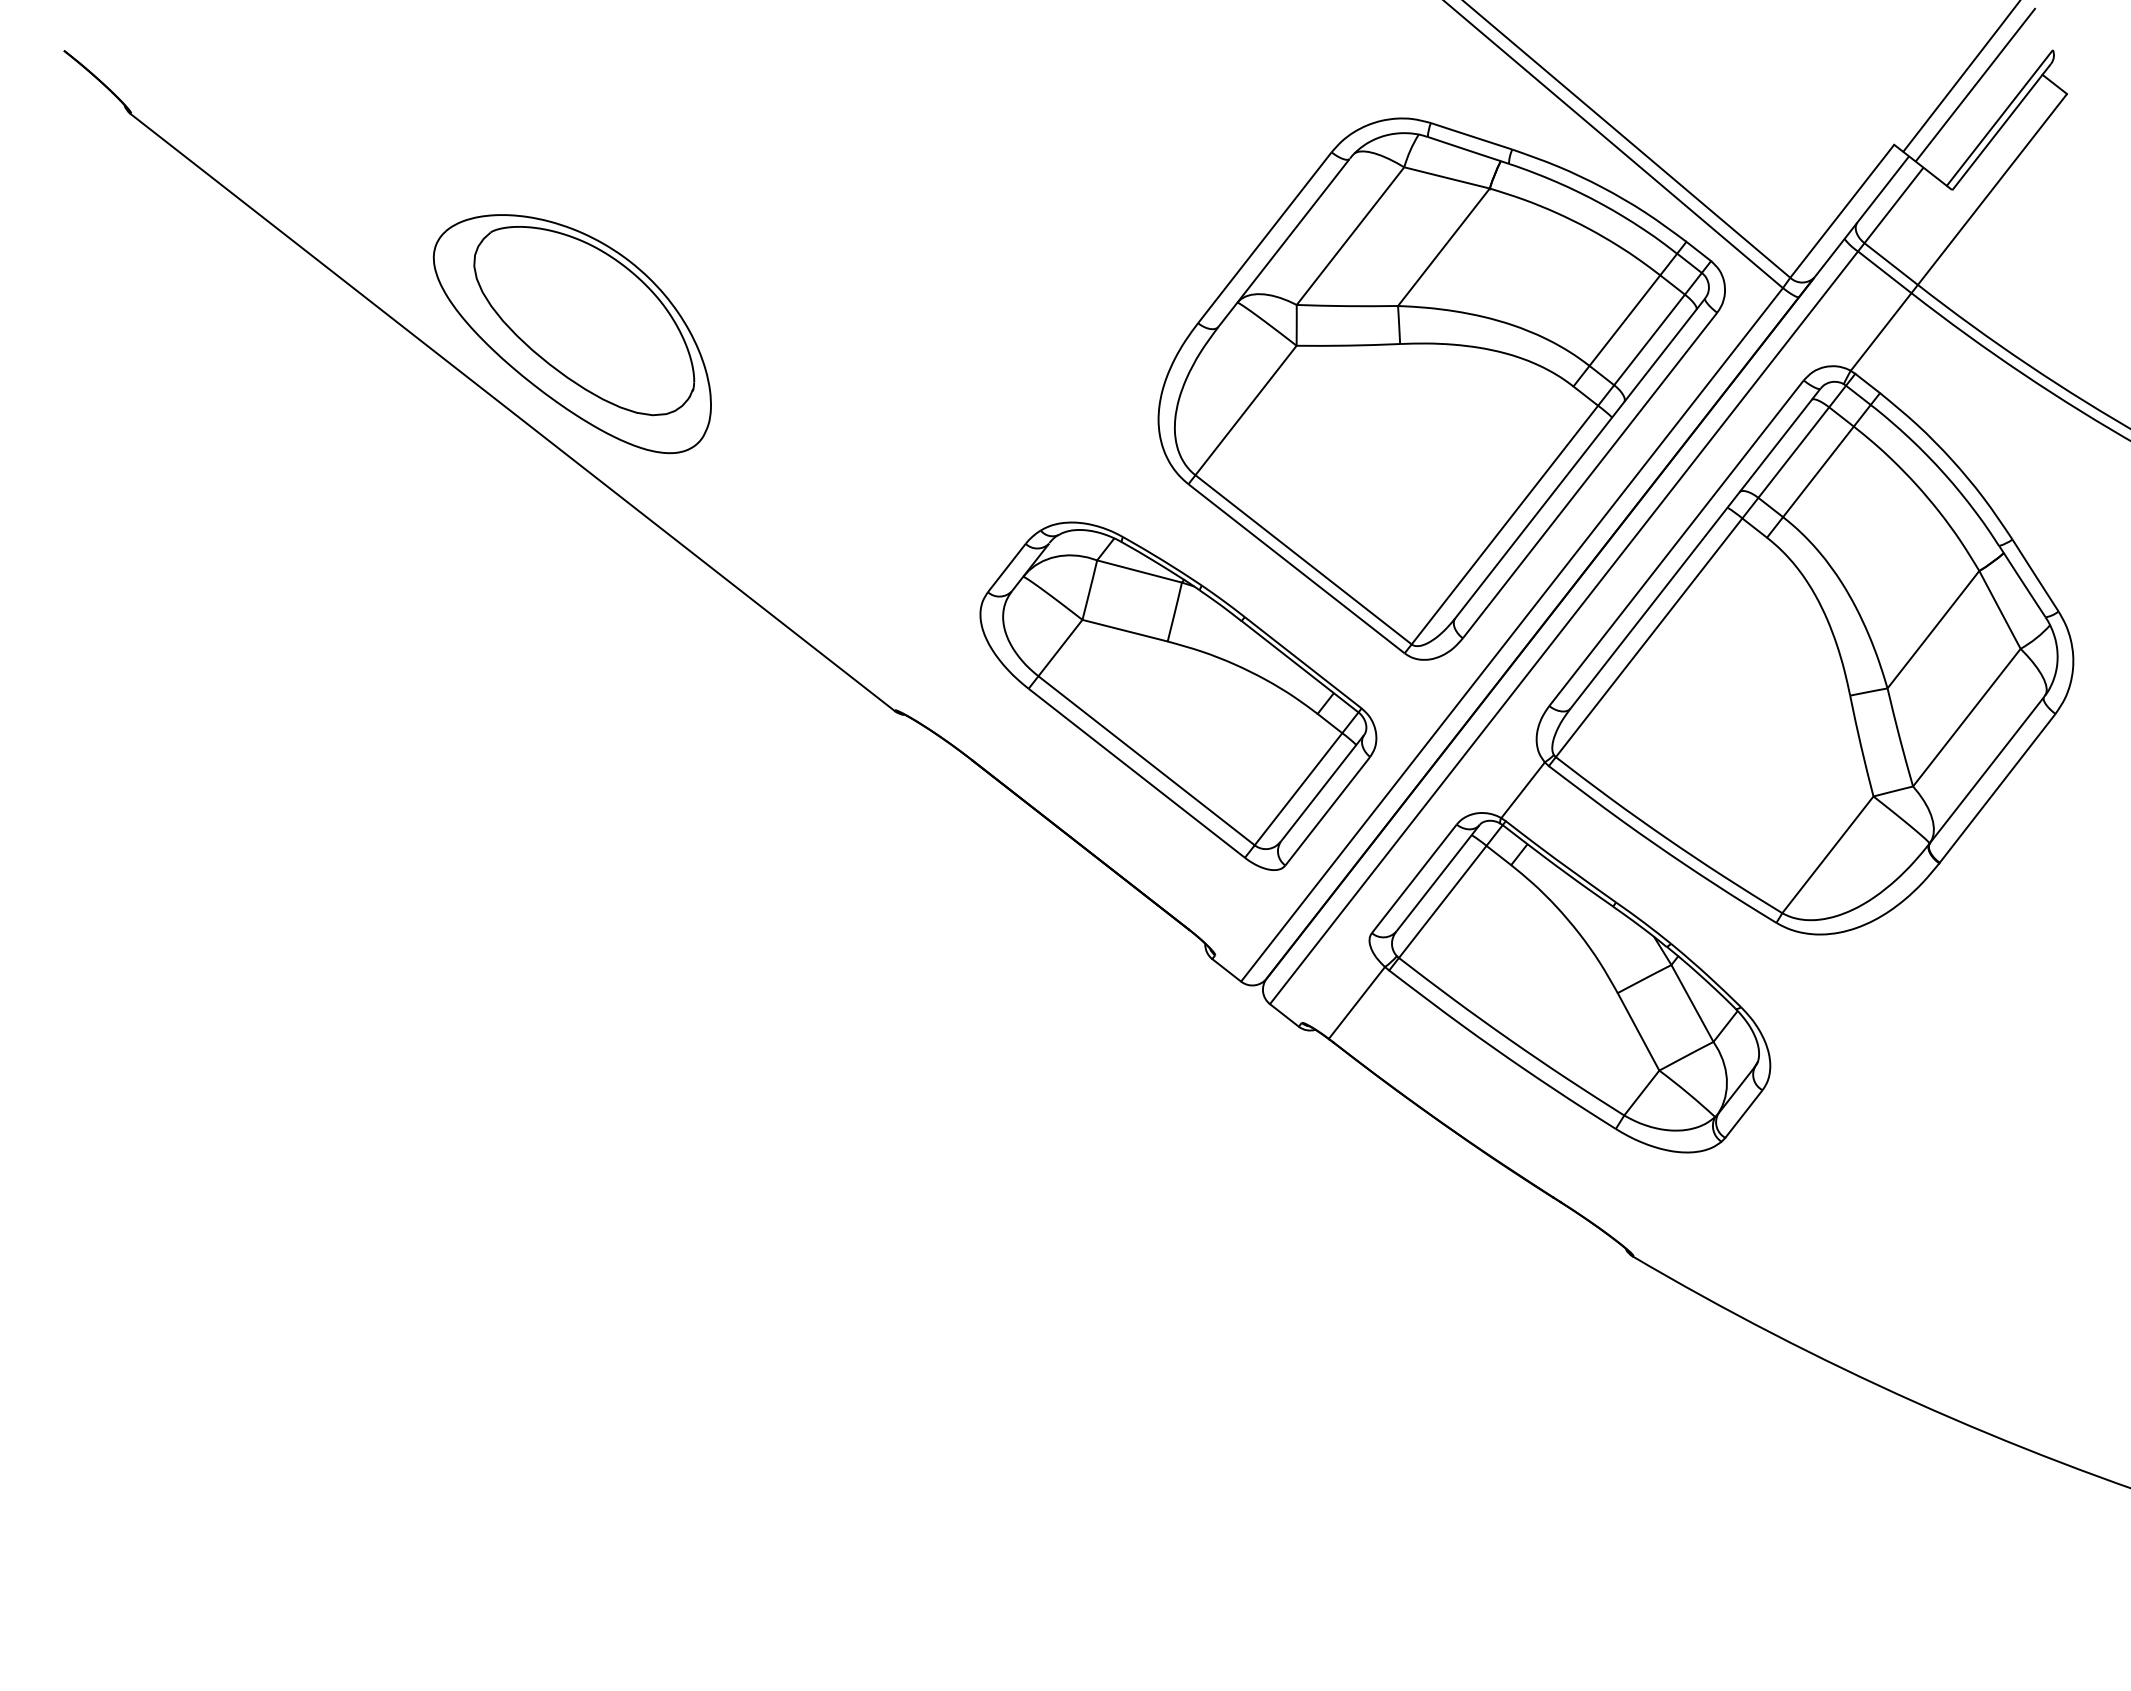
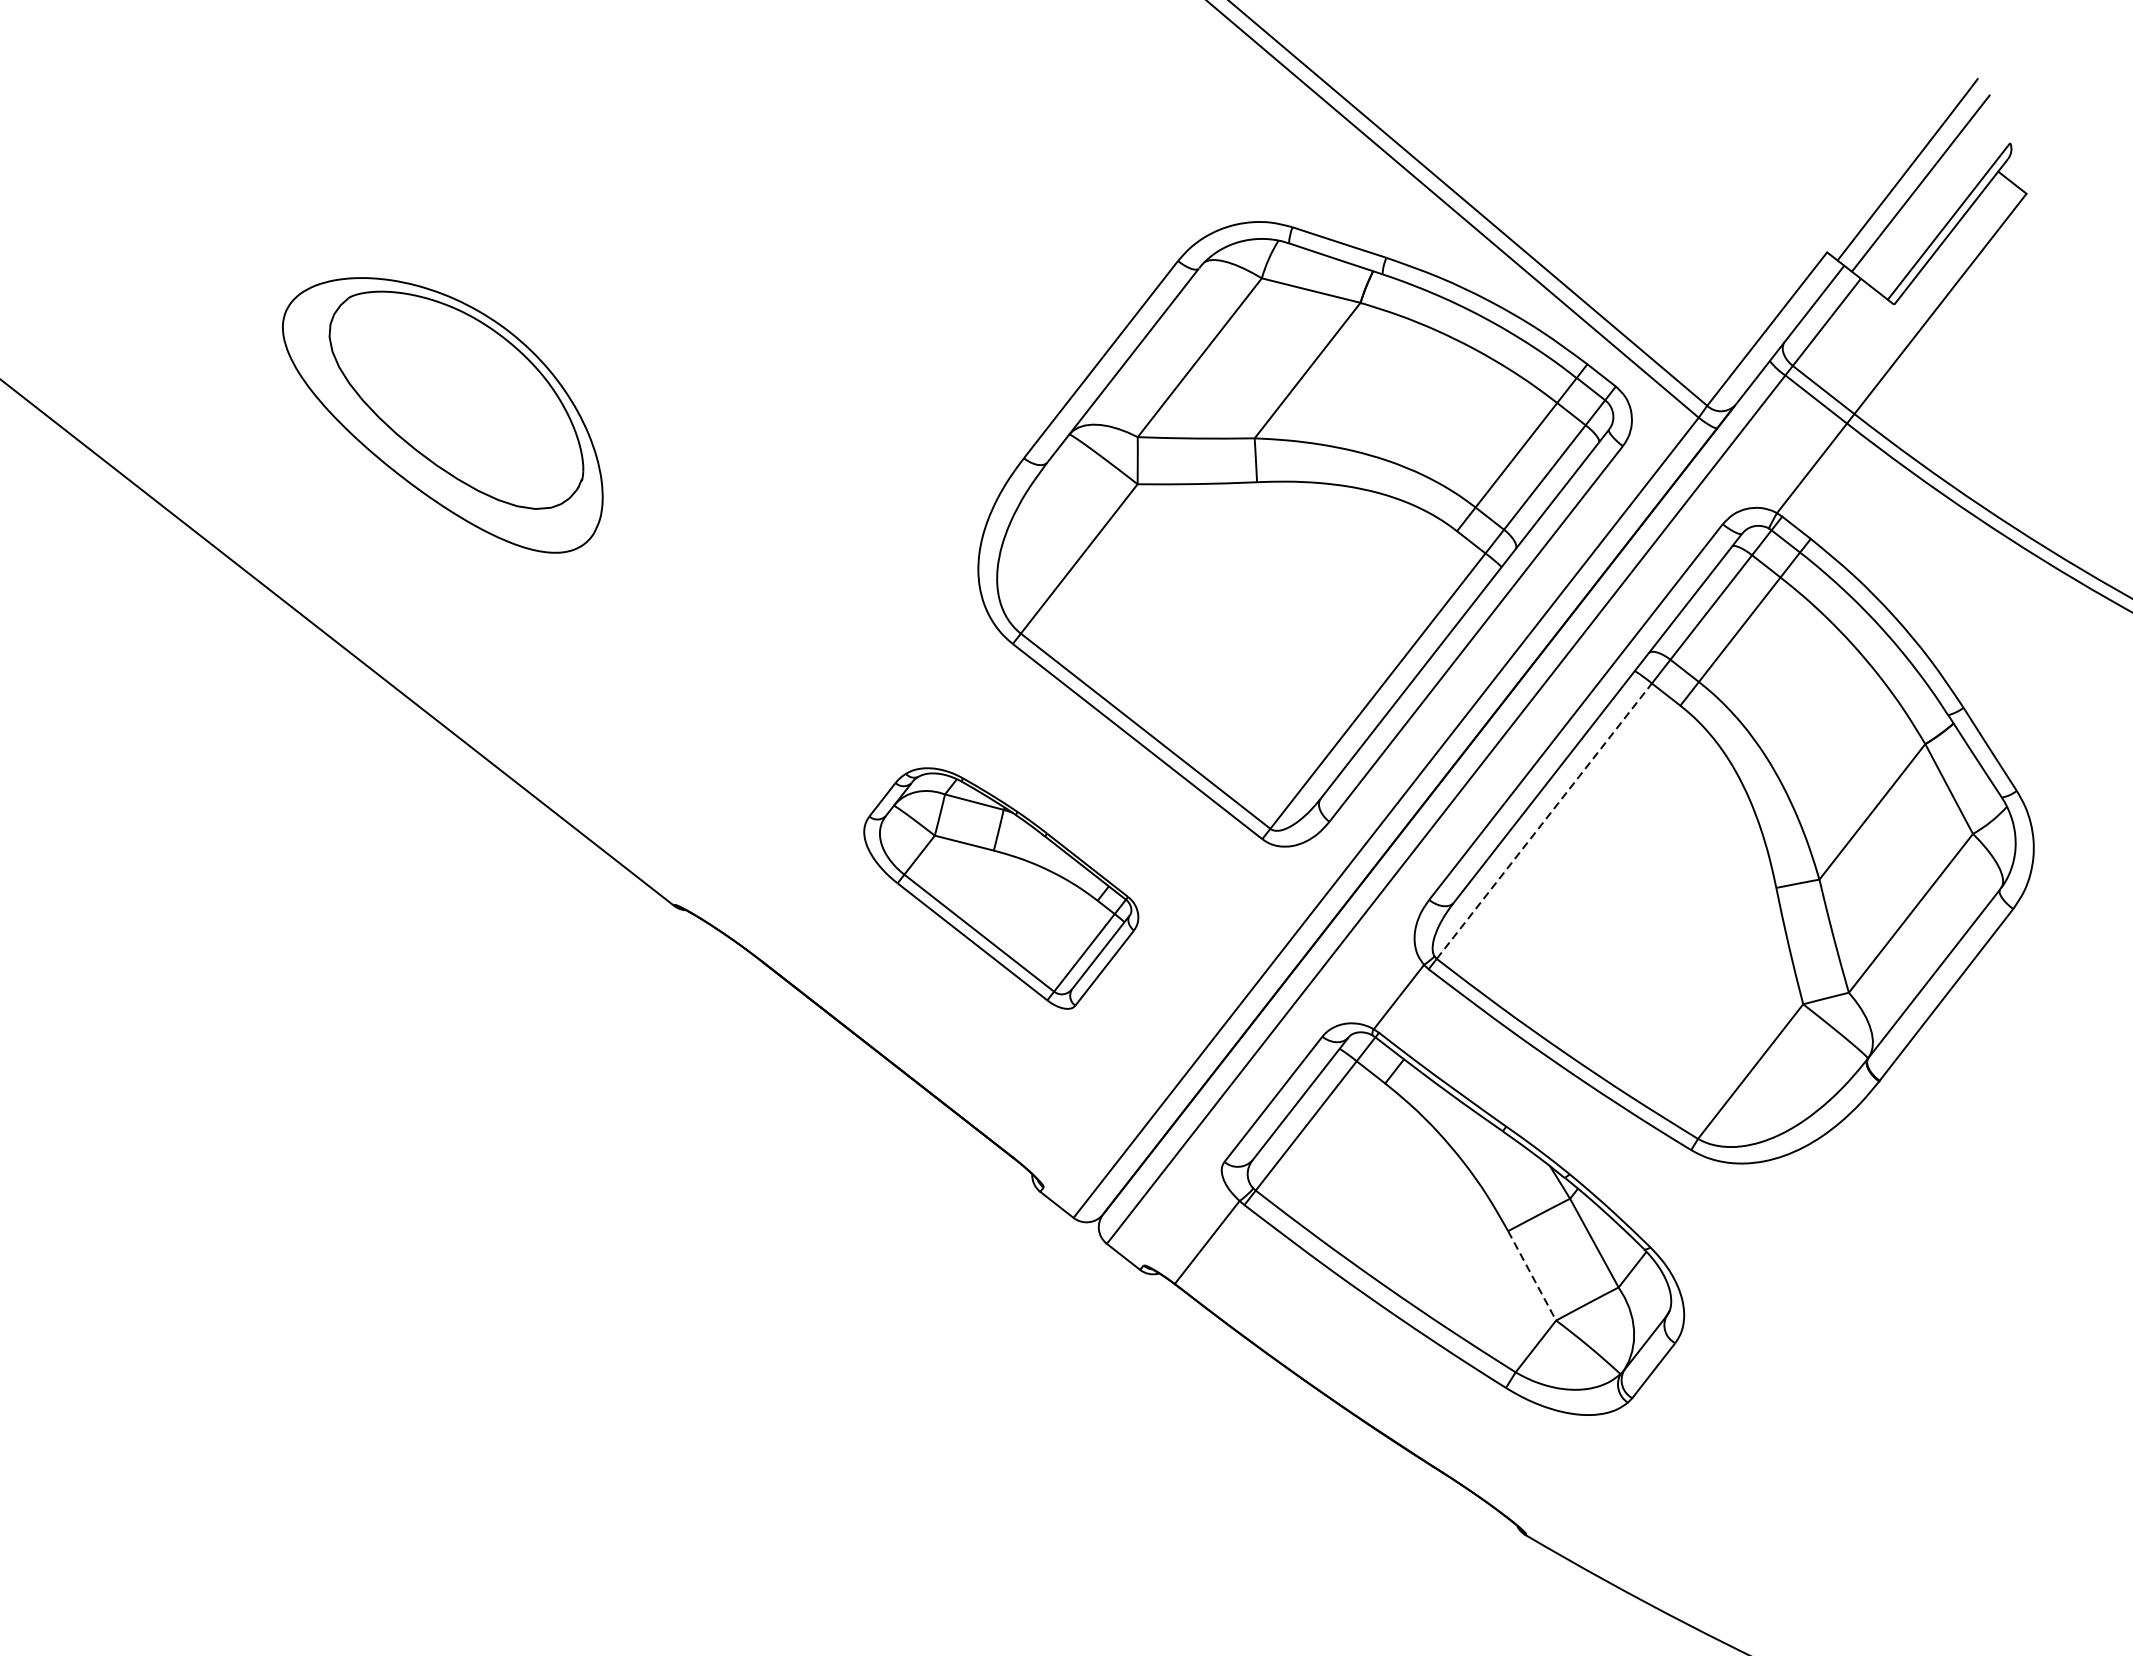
part: (571, 334) -> (441, 415), moved
line: (1649, 637) -> (1544, 820), solid -> dashed
part: (1178, 695) -> (1001, 887), size x0.6
line: (1638, 1031) -> (1532, 1275), solid -> dashed

